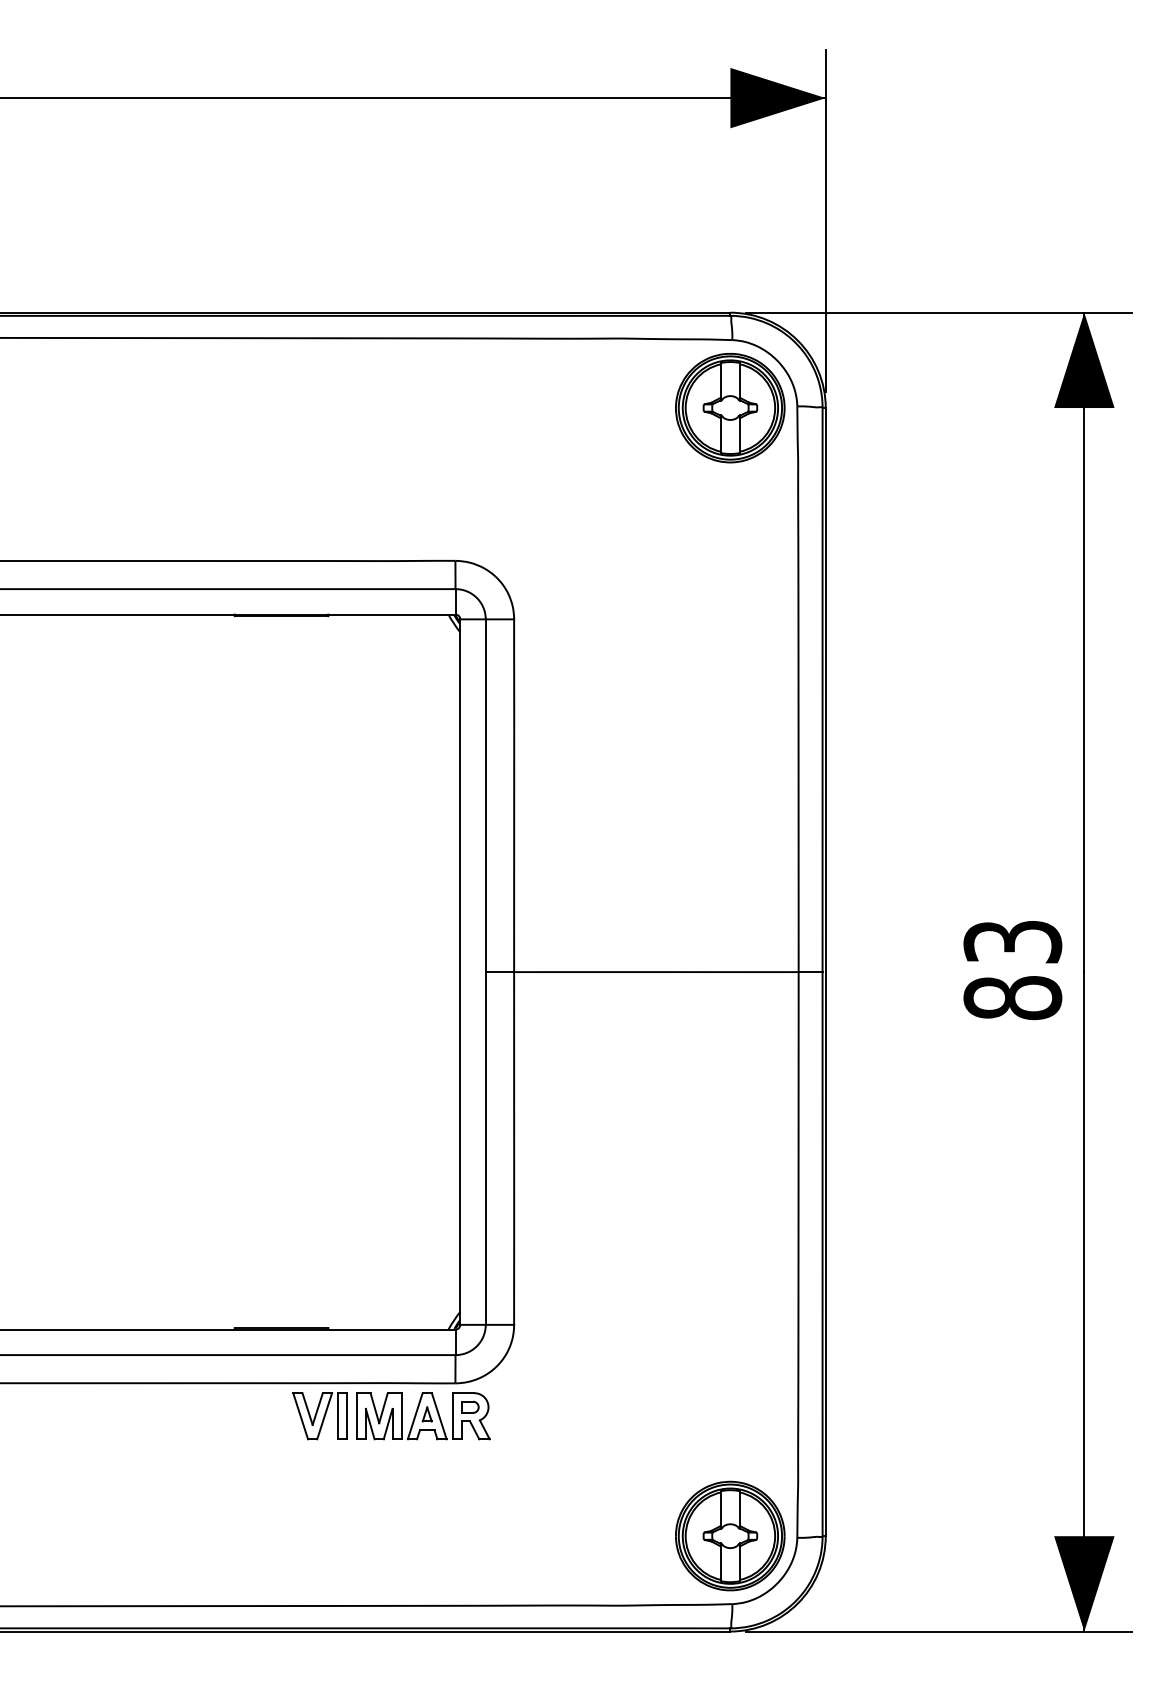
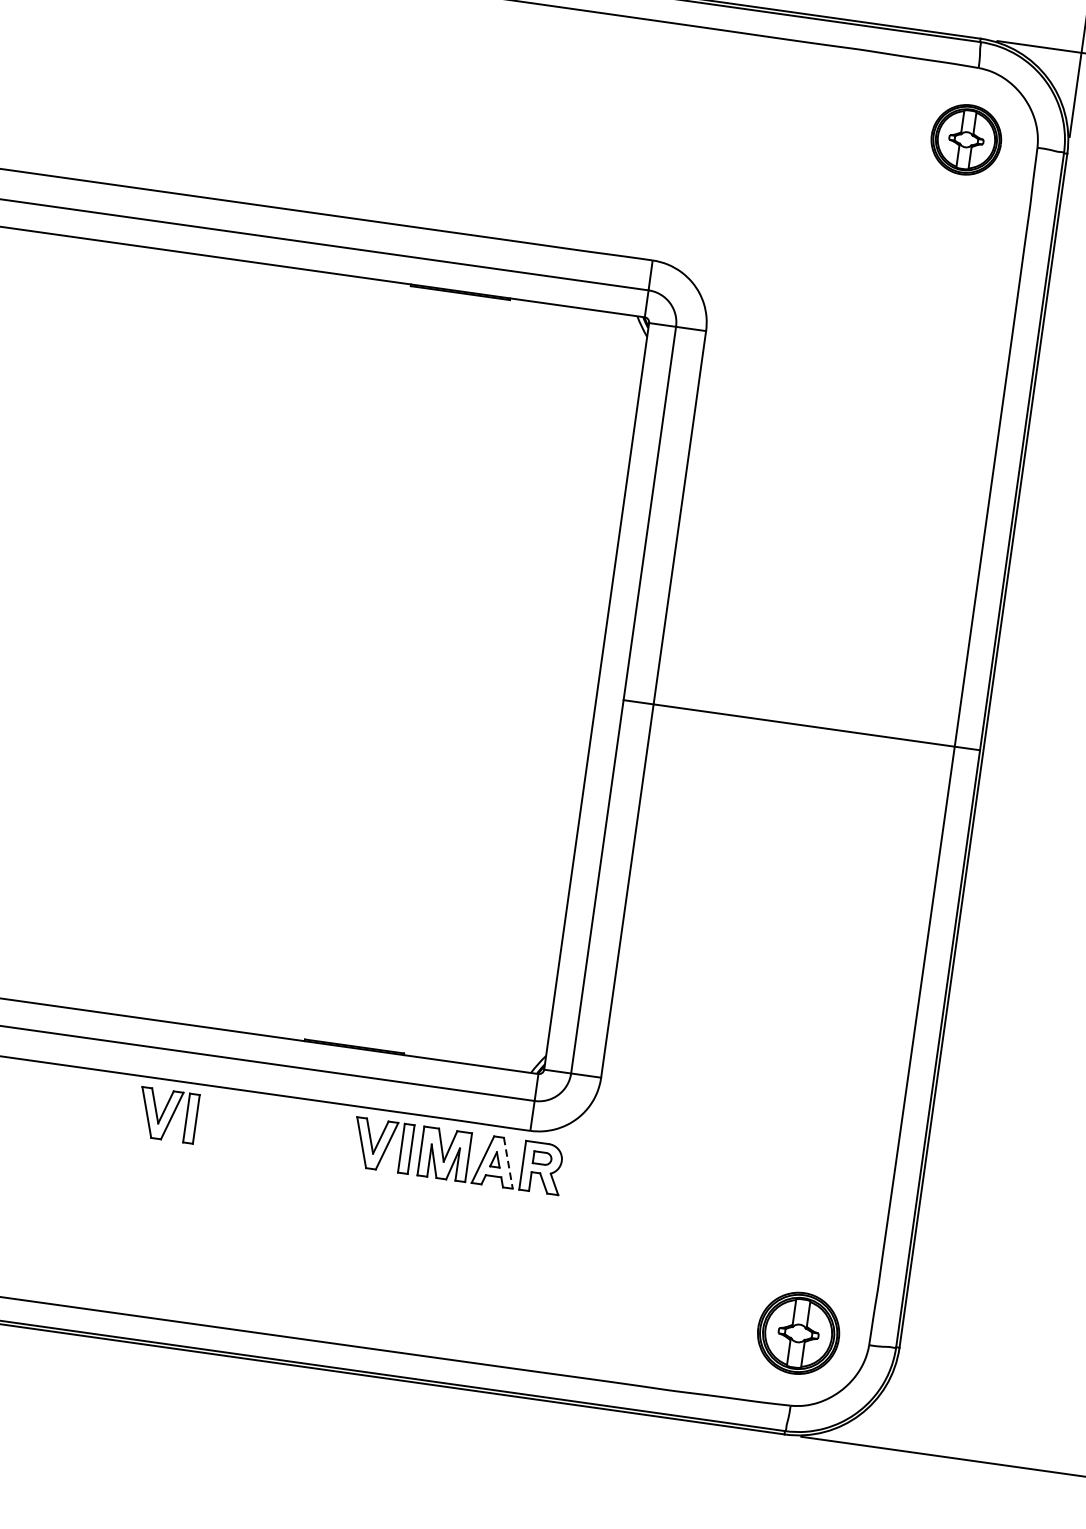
part: (730, 408) -> (966, 140), size x0.6
part: (116, 1416) -> (166, 1115), added
line: (439, 1416) -> (508, 1163), solid -> dashed
part: (730, 1535) -> (798, 1332), size x0.7

